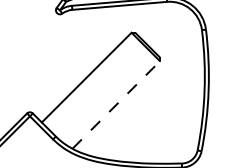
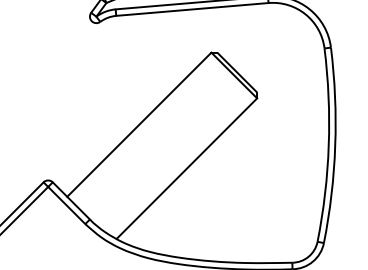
line: (116, 104) -> (187, 167), dashed -> solid

